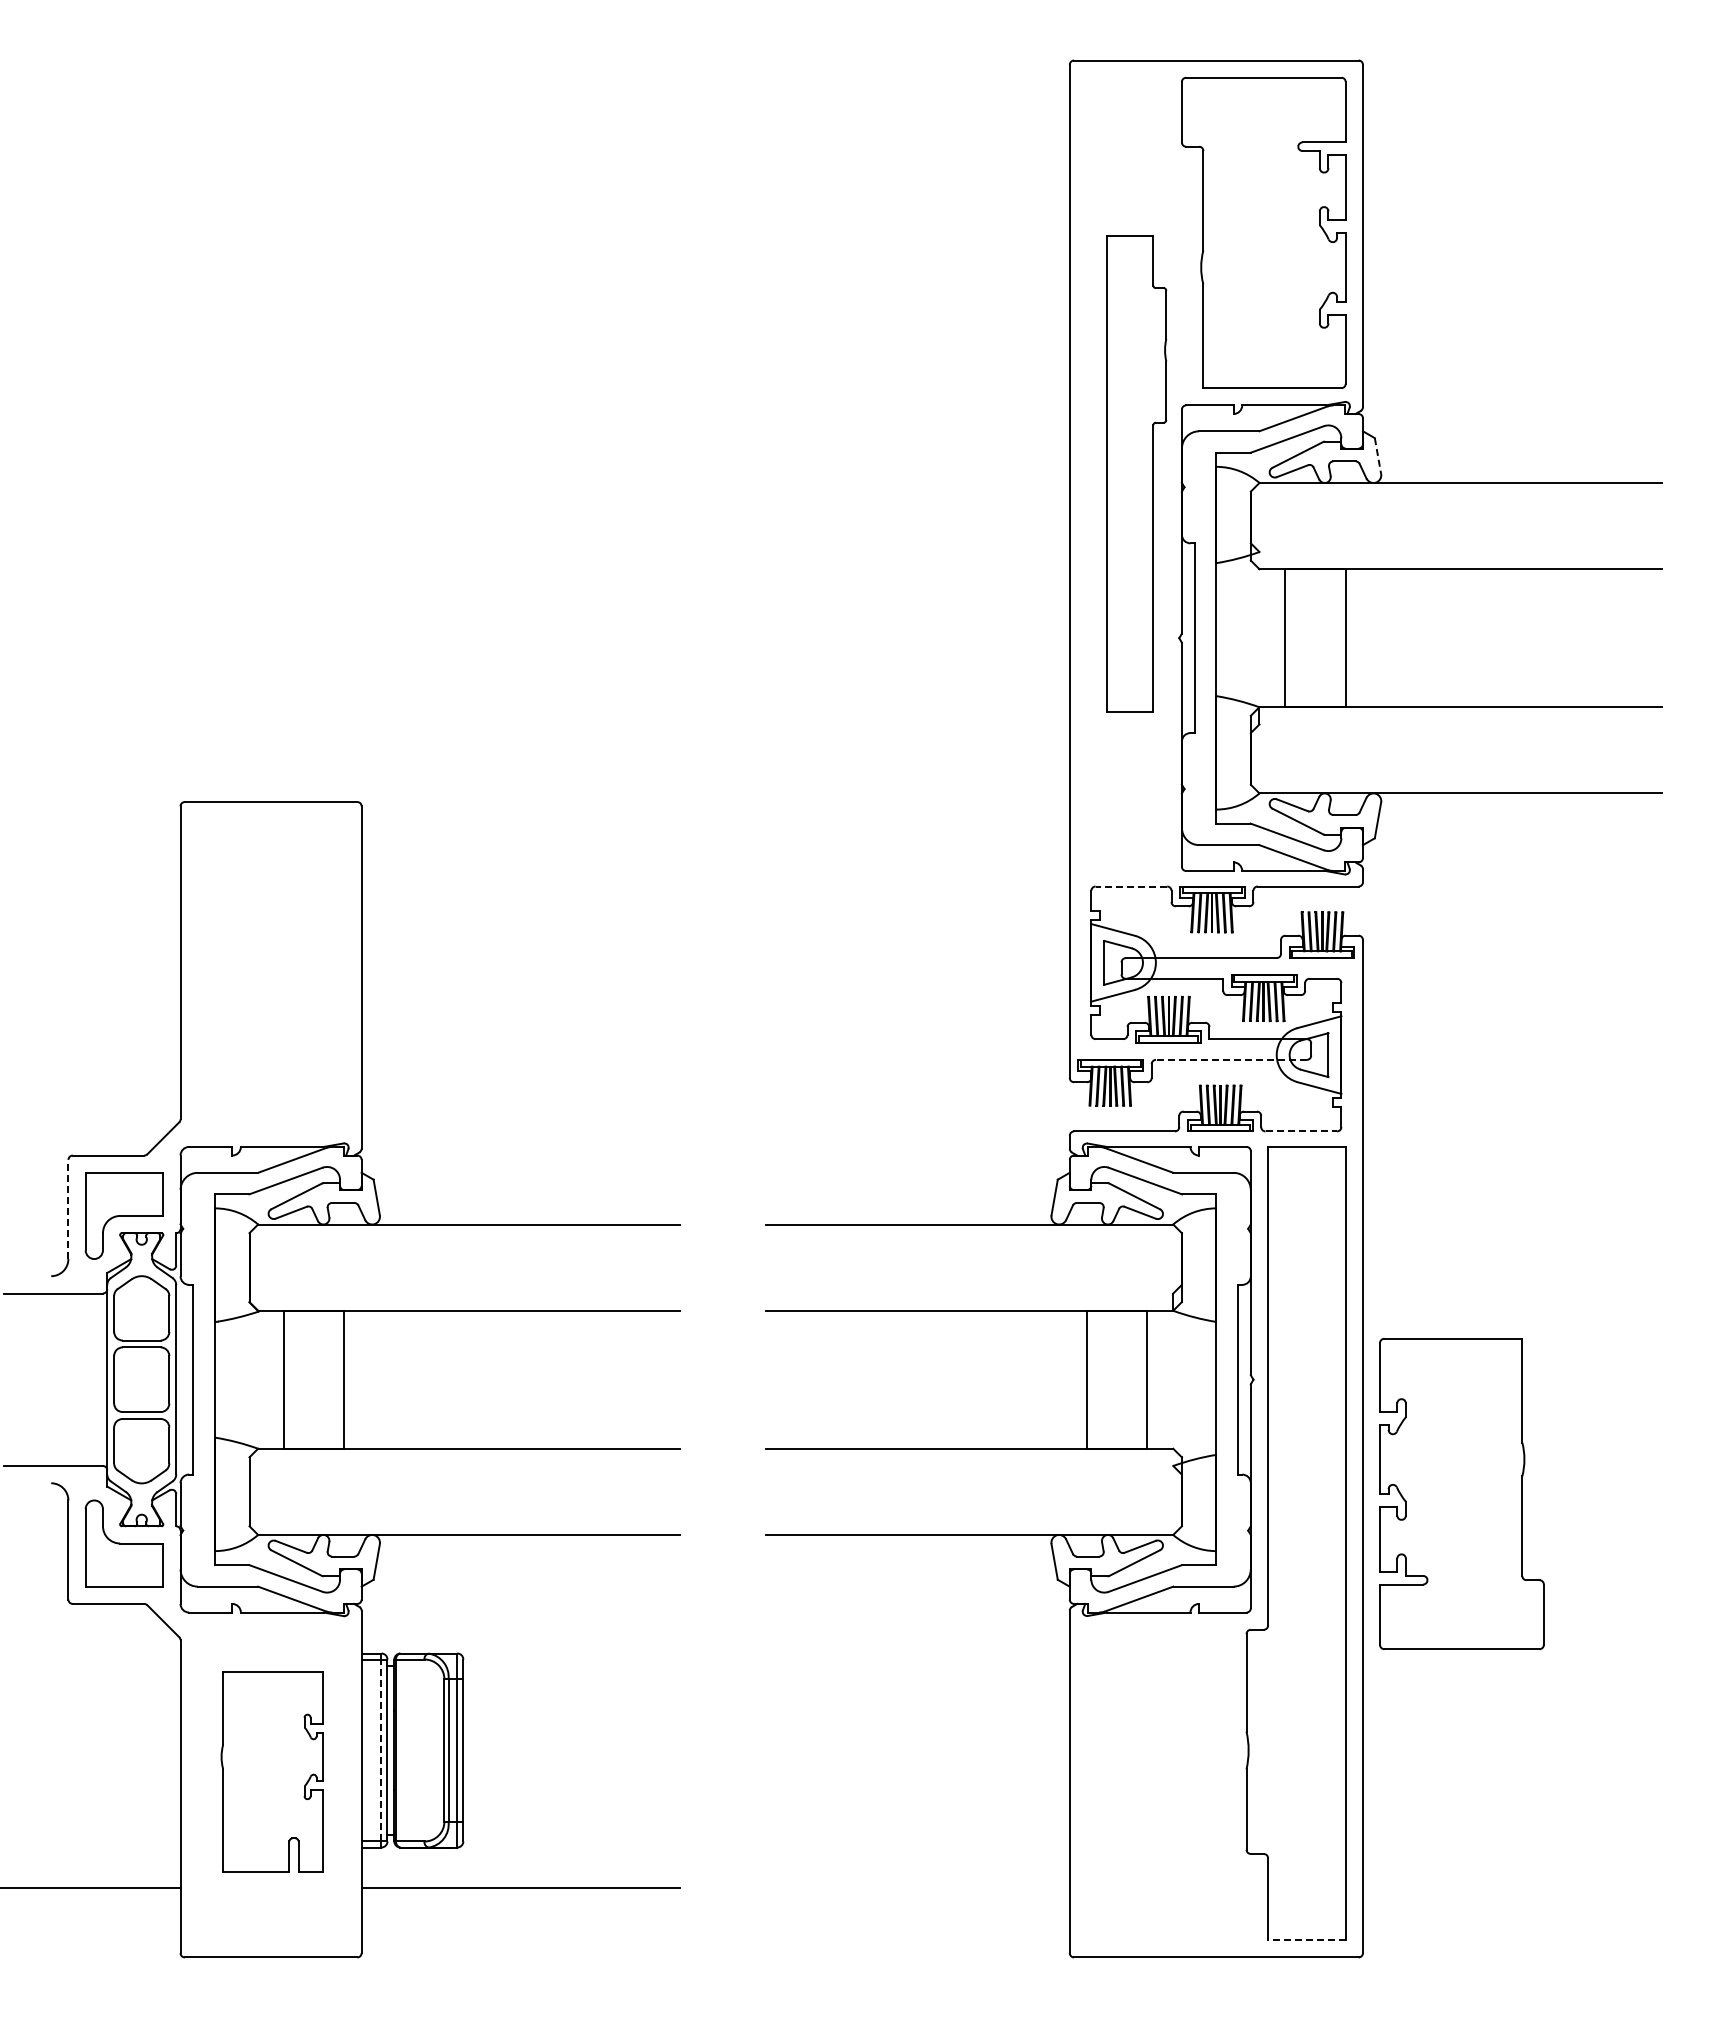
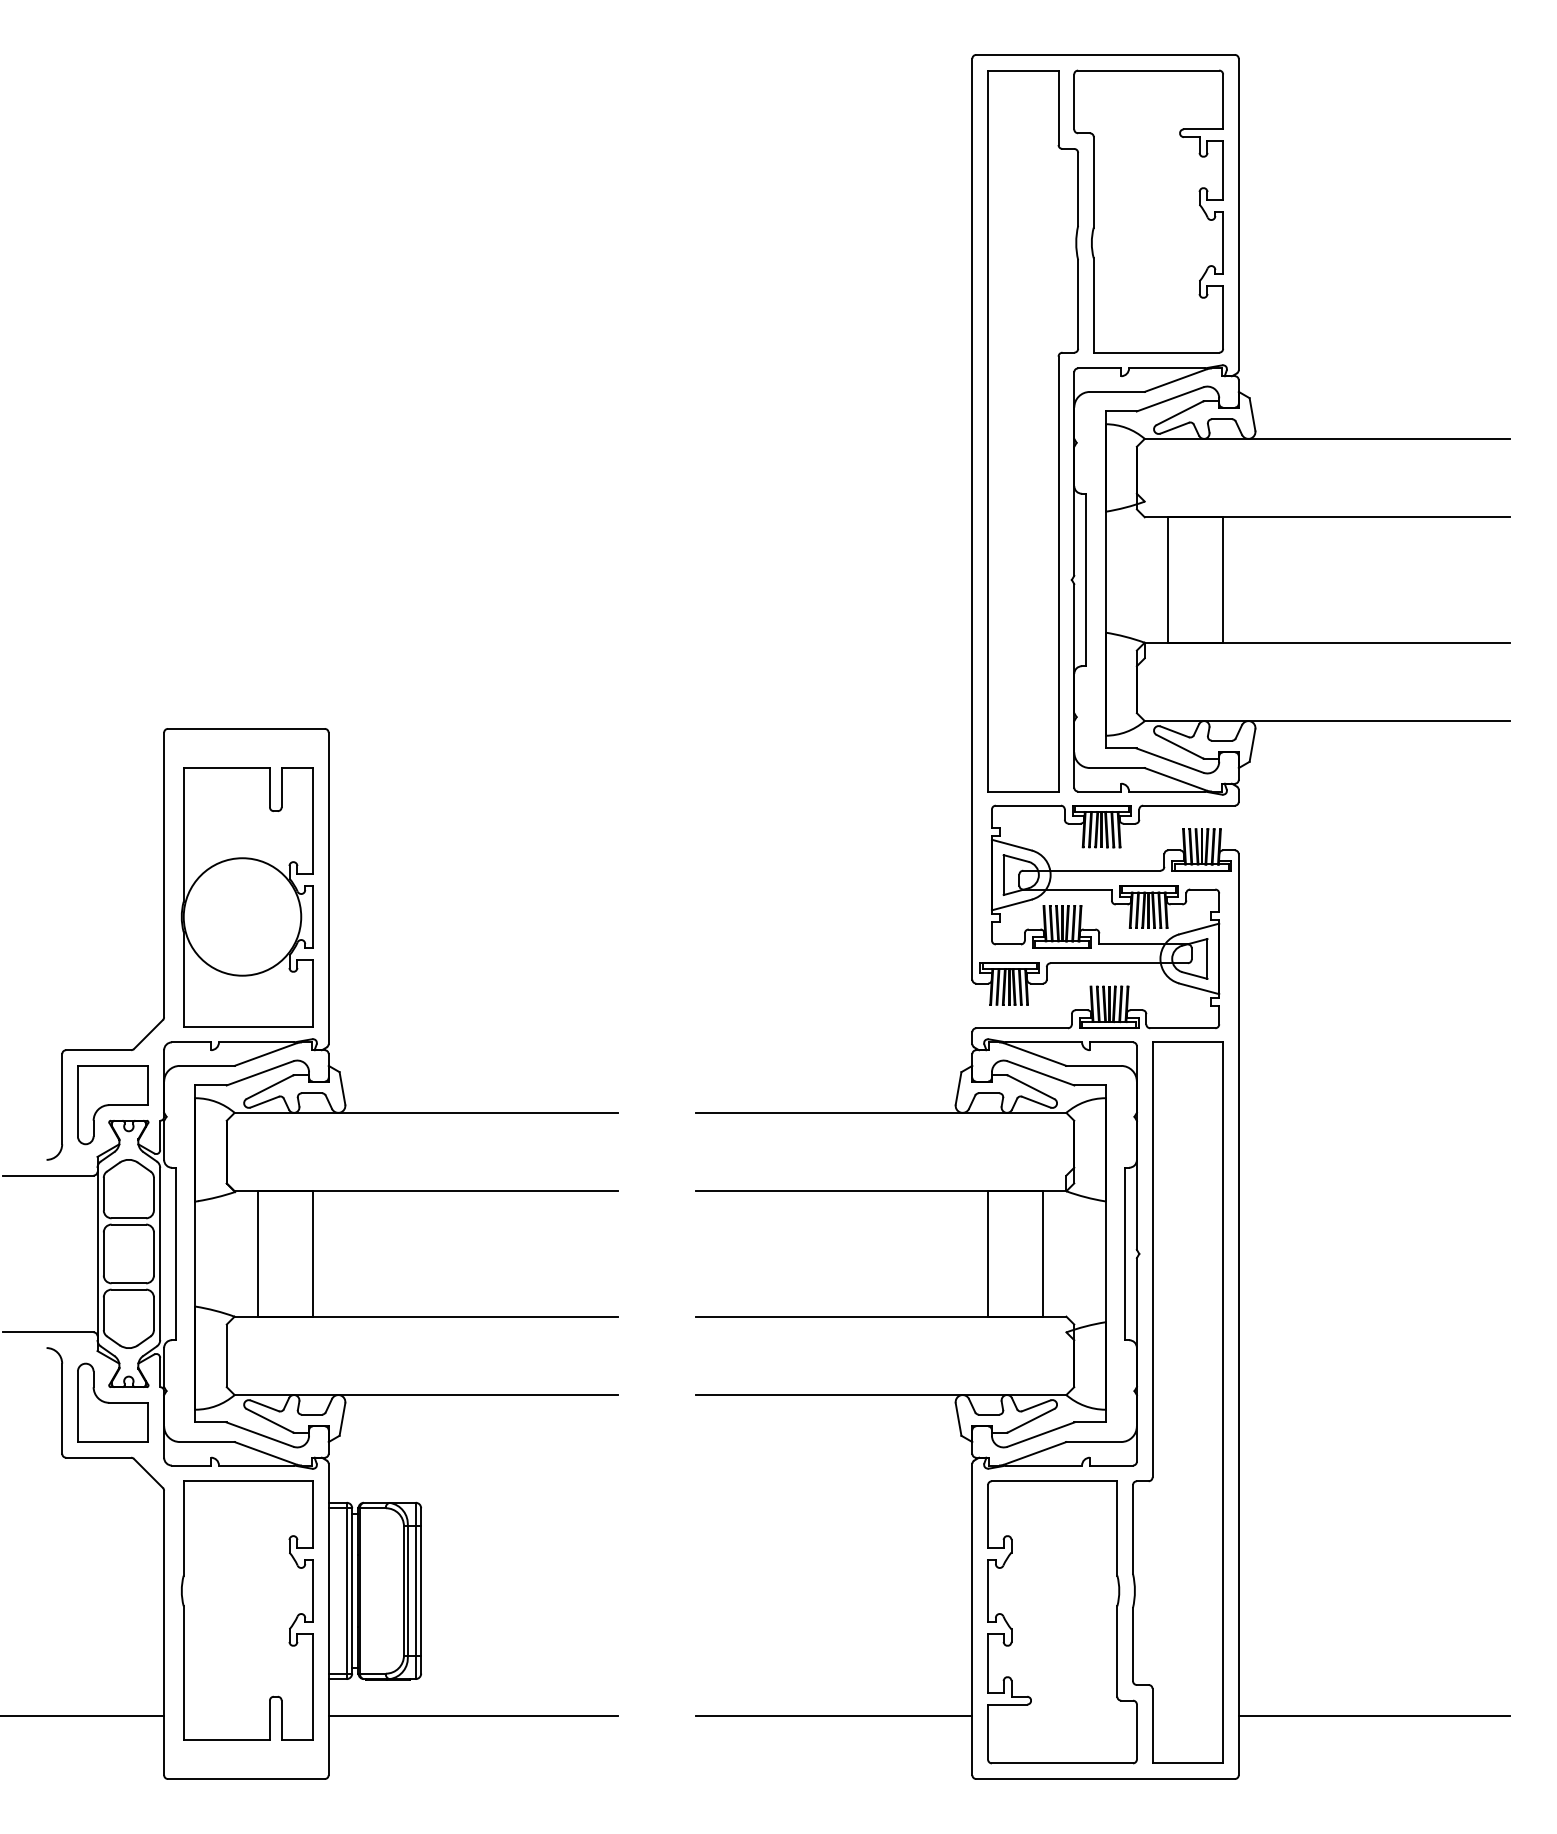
line: (1378, 456) -> (1252, 414), dashed -> solid
part: (1136, 474) -> (1032, 431), size x1.67
line: (1131, 886) -> (1028, 805), dashed -> solid
part: (271, 987) -> (246, 897), added
line: (1230, 1059) -> (1118, 962), dashed -> solid
line: (1301, 1131) -> (1182, 1028), dashed -> solid
line: (68, 1209) -> (62, 1099), dashed -> solid
part: (1461, 1493) -> (1062, 1621), moved
line: (381, 1750) -> (346, 1590), dashed -> solid
part: (271, 1771) -> (246, 1610), size x1.43
line: (917, 1888) -> (833, 1716), added
line: (1511, 1888) -> (1373, 1716), added
line: (1306, 1940) -> (1187, 1763), dashed -> solid

